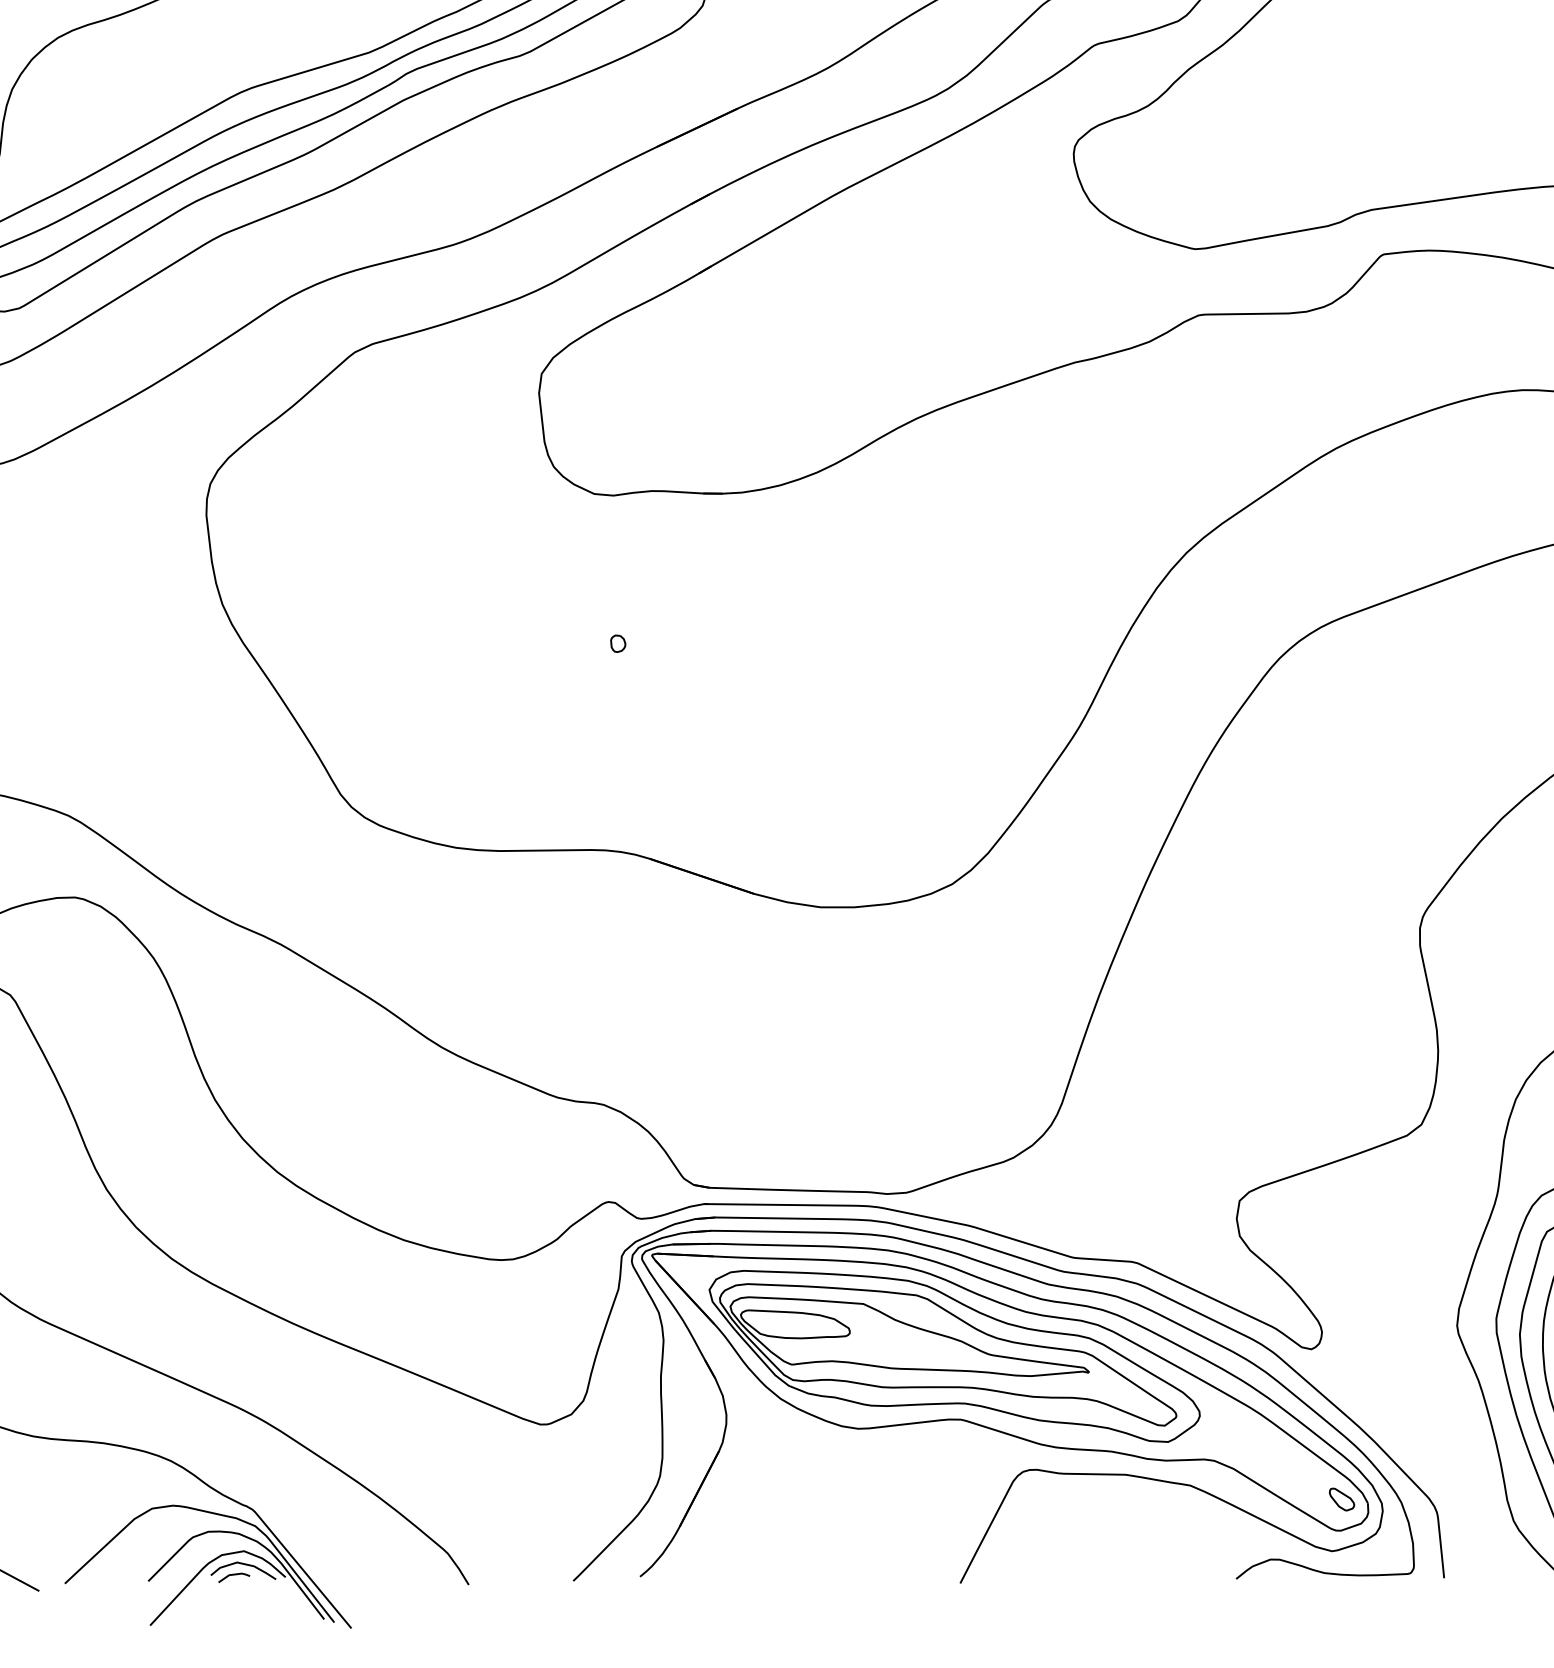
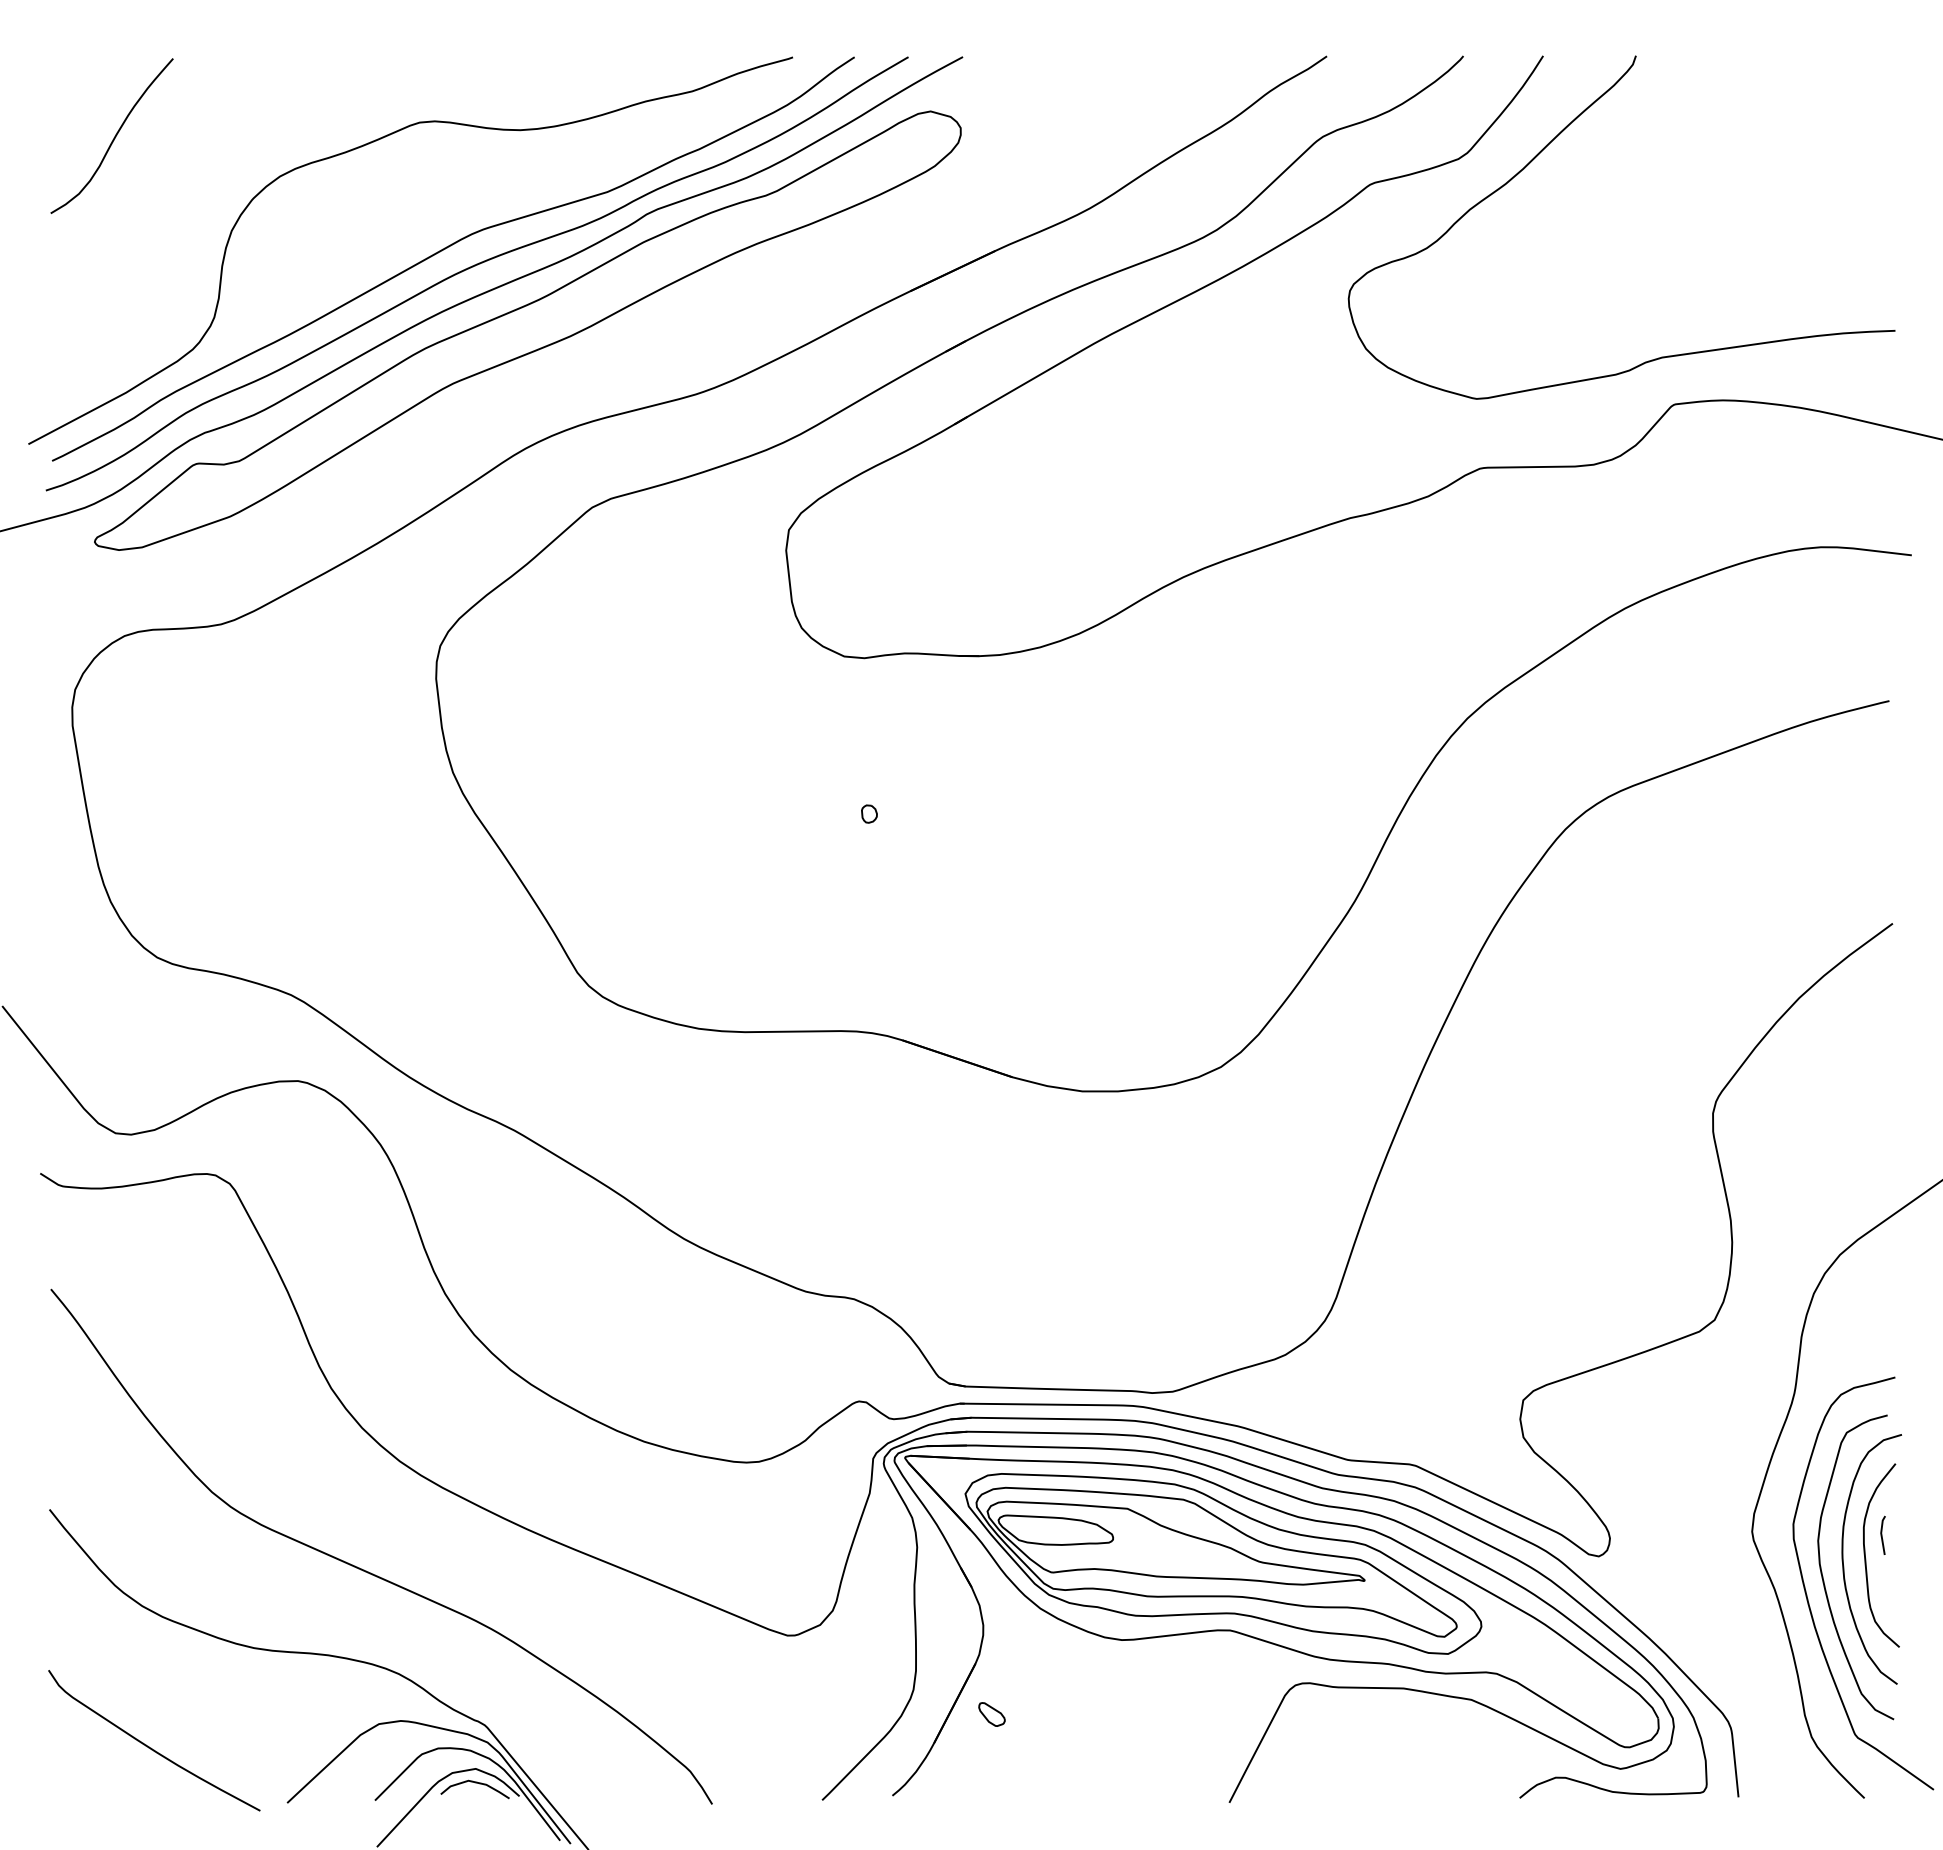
part: (1341, 1499) -> (991, 1714), moved
line: (234, 1575) -> (465, 1794), removed

